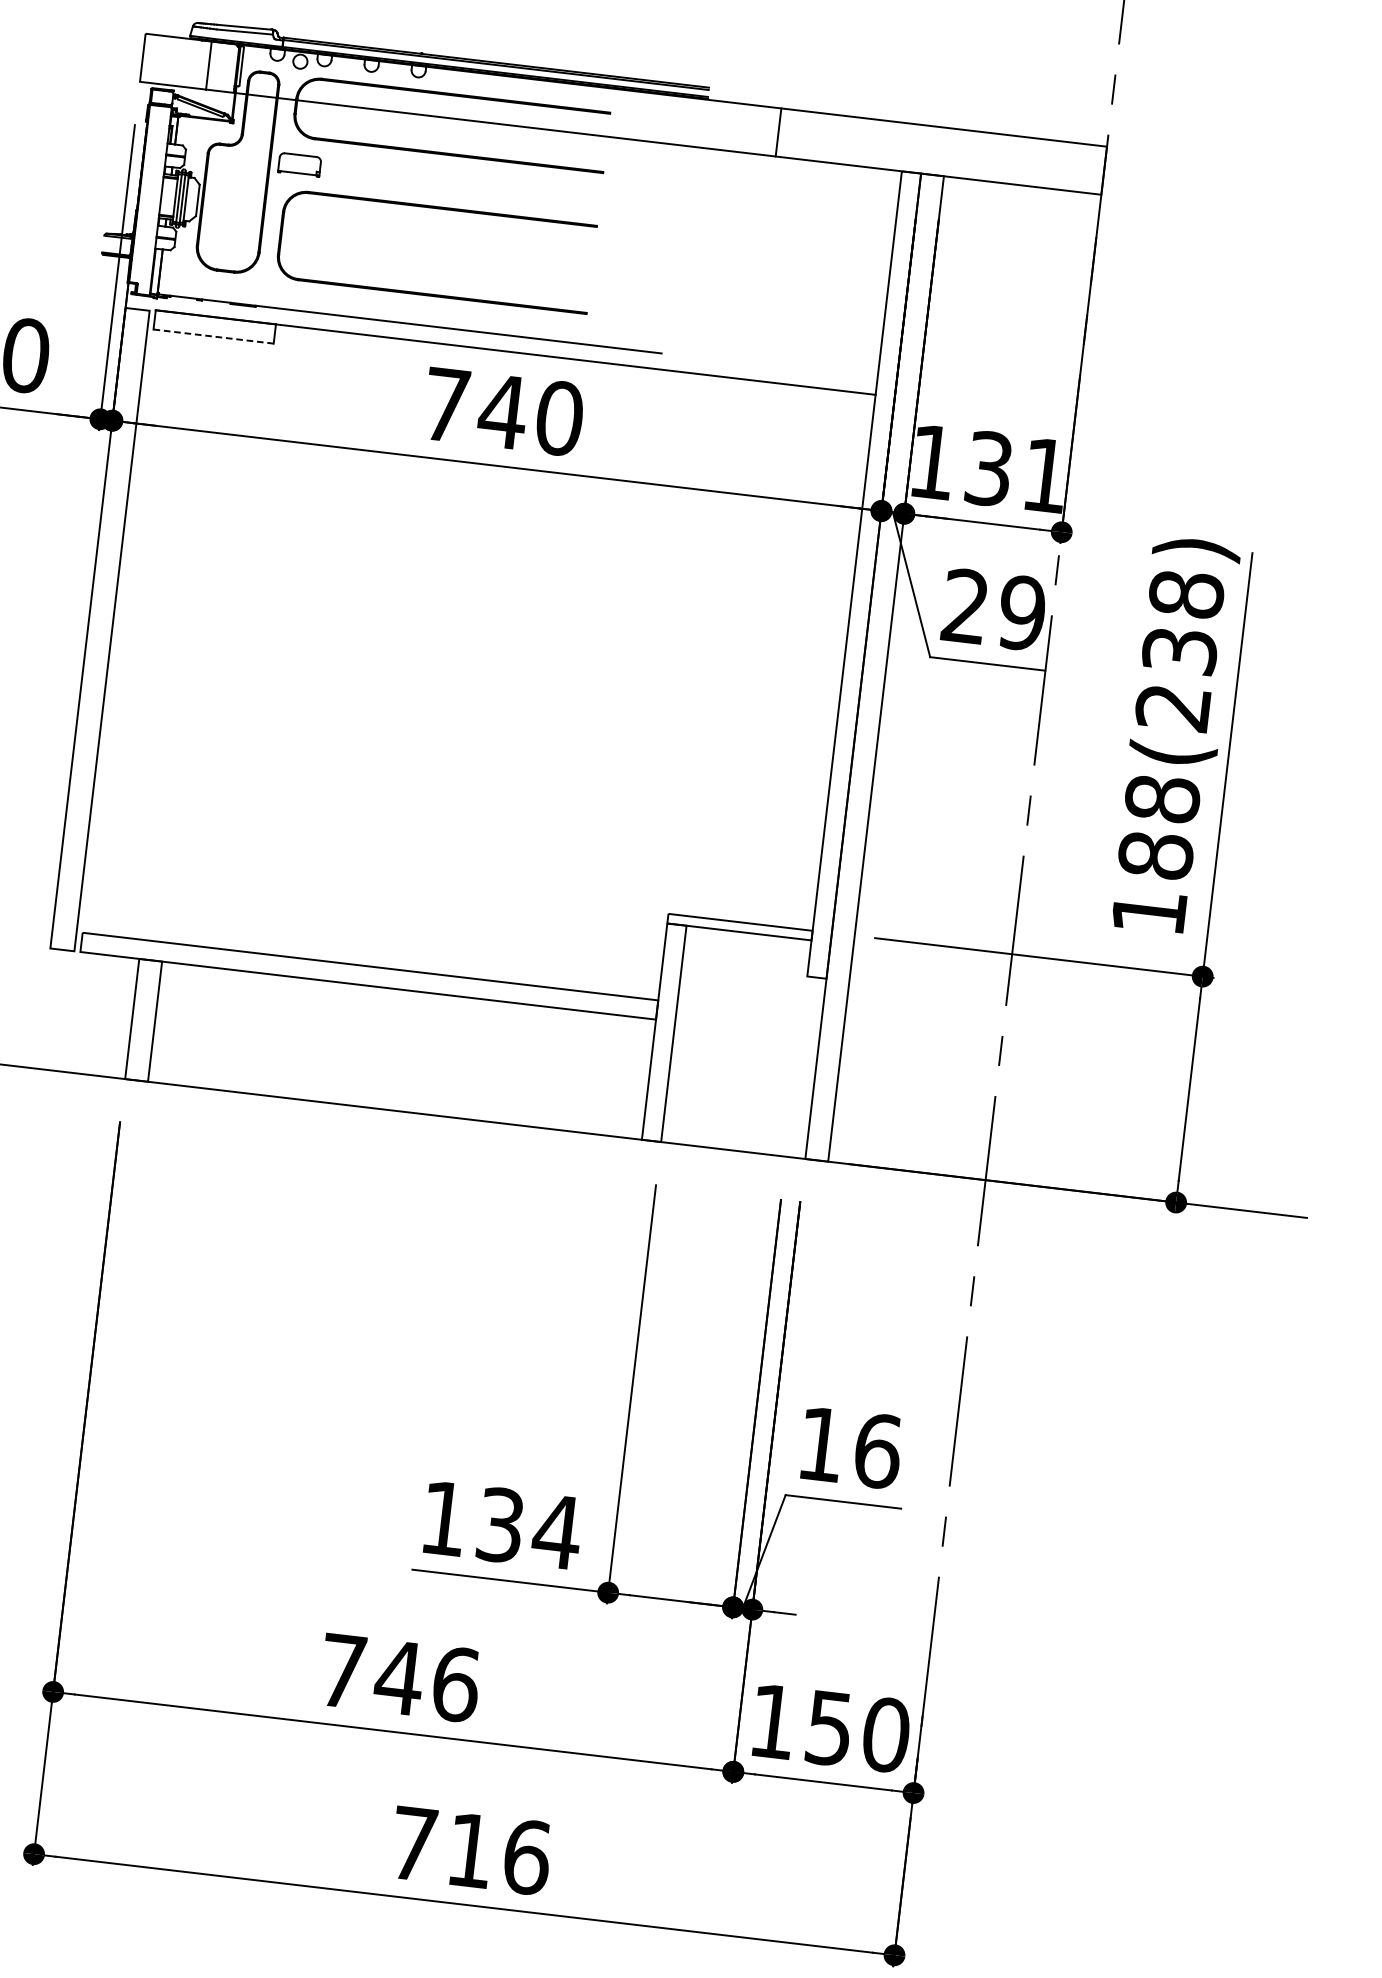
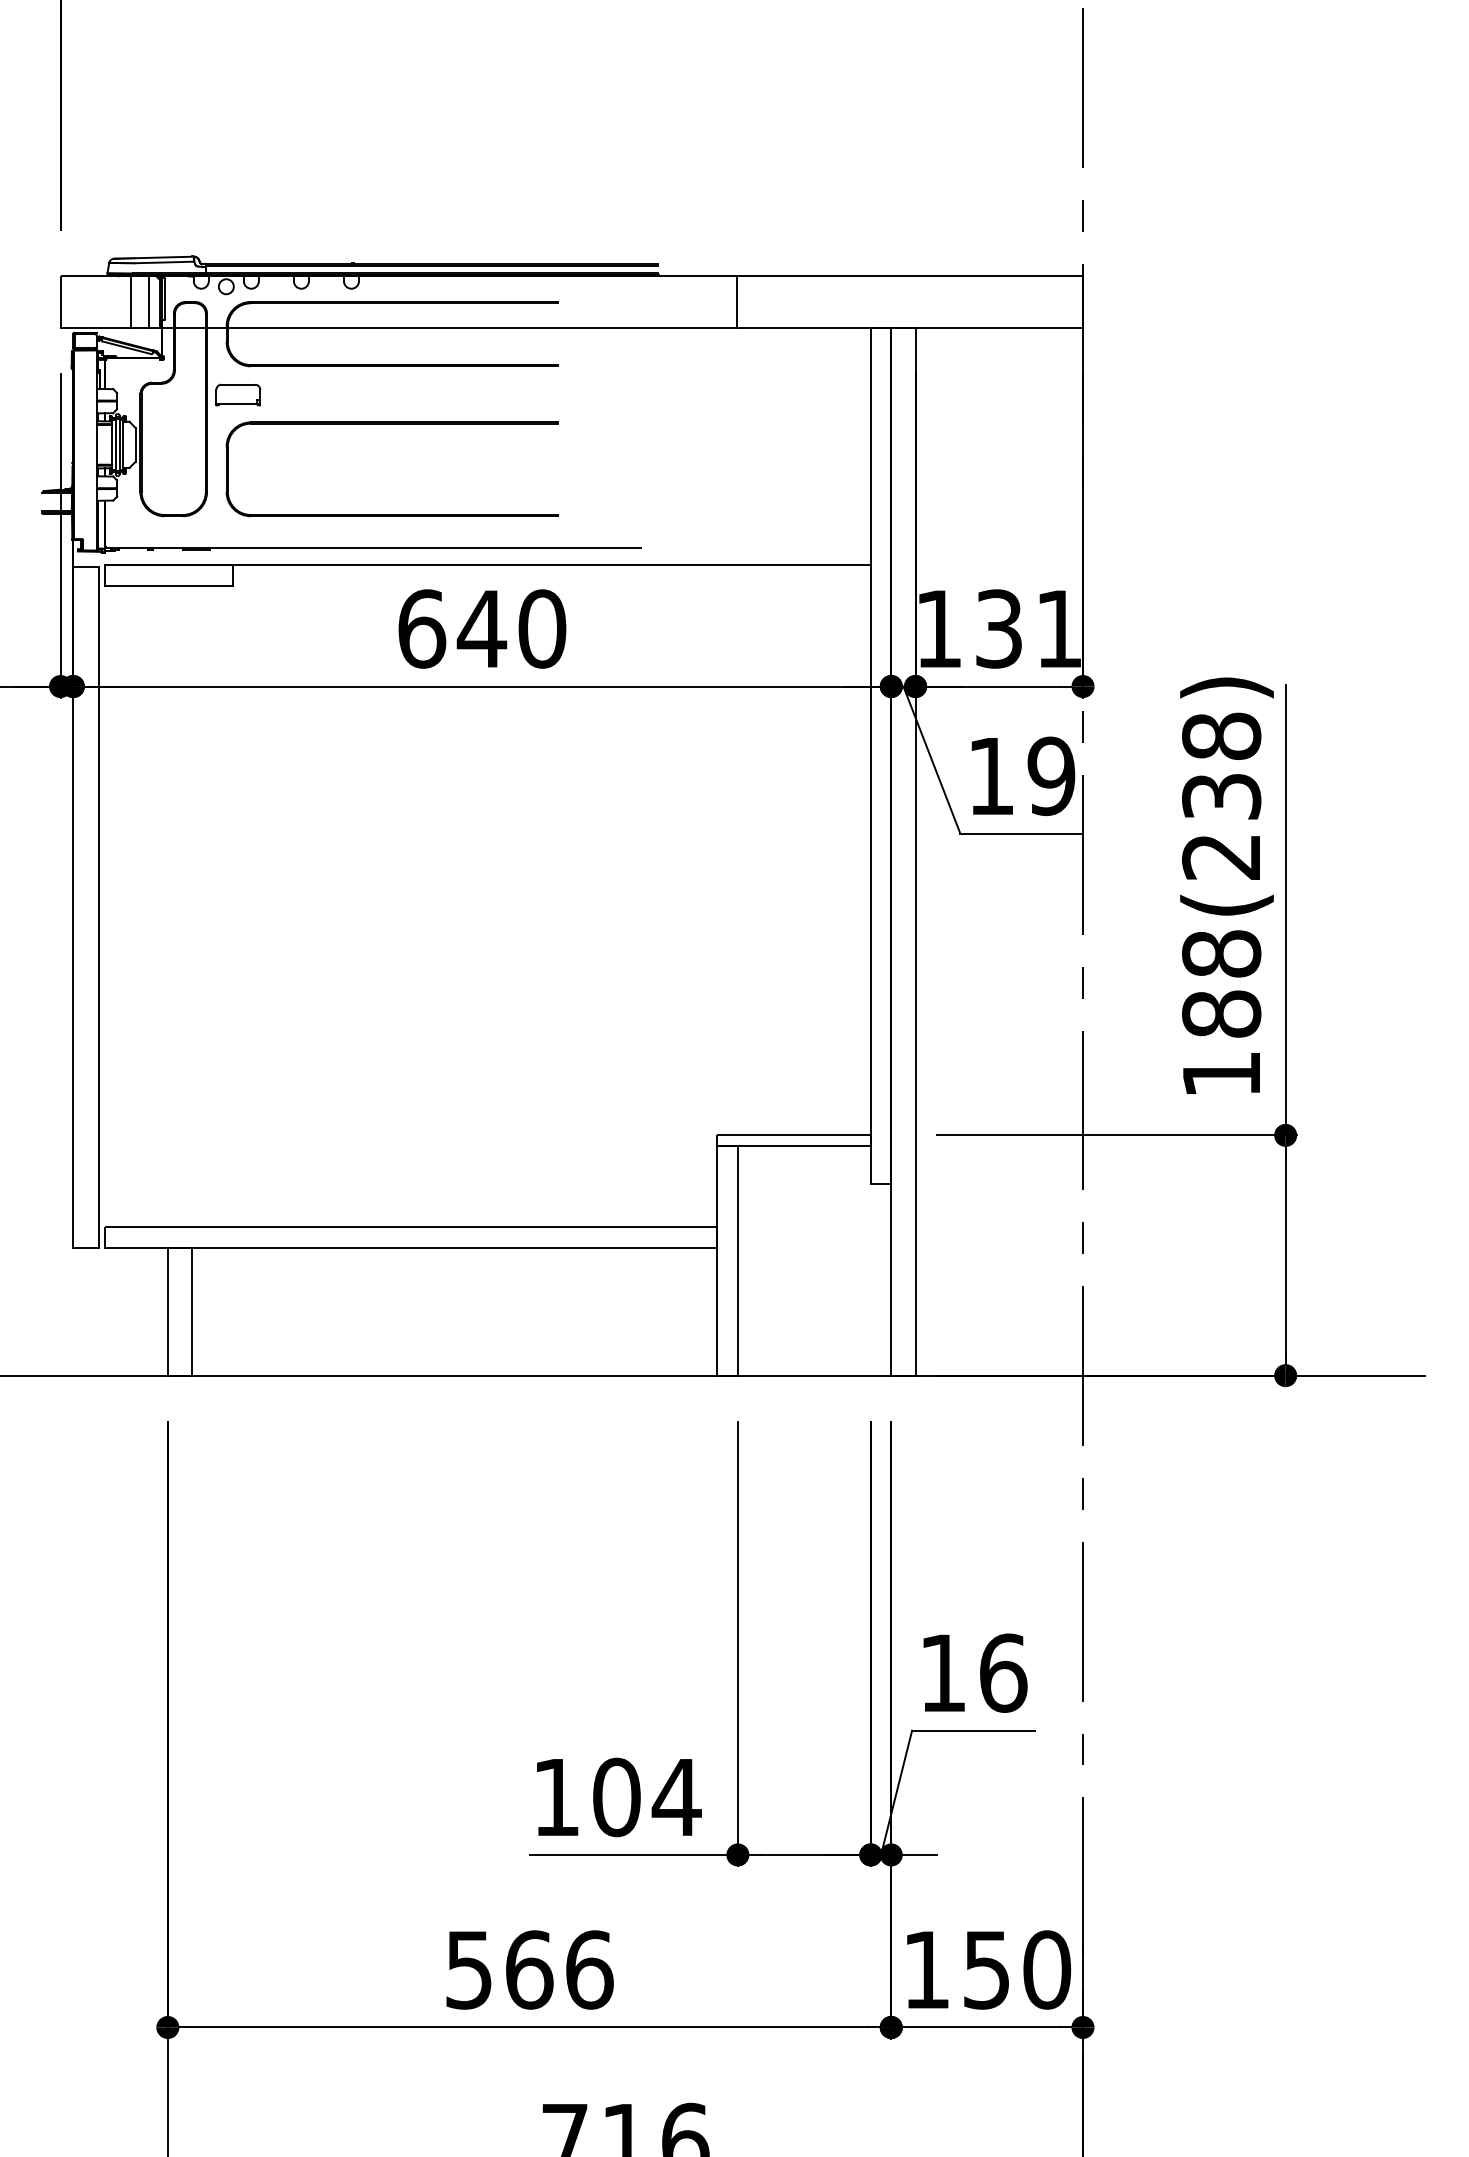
line: (225, 66) -> (148, 301), added
line: (213, 336) -> (169, 585), dashed -> solid
text: (447, 404) -> (422, 628), 740 -> 640
text: (964, 605) -> (990, 775), 29 -> 19
text: (500, 1525) -> (616, 1797), 134 -> 104
text: (372, 1674) -> (500, 1969), 746 -> 566

